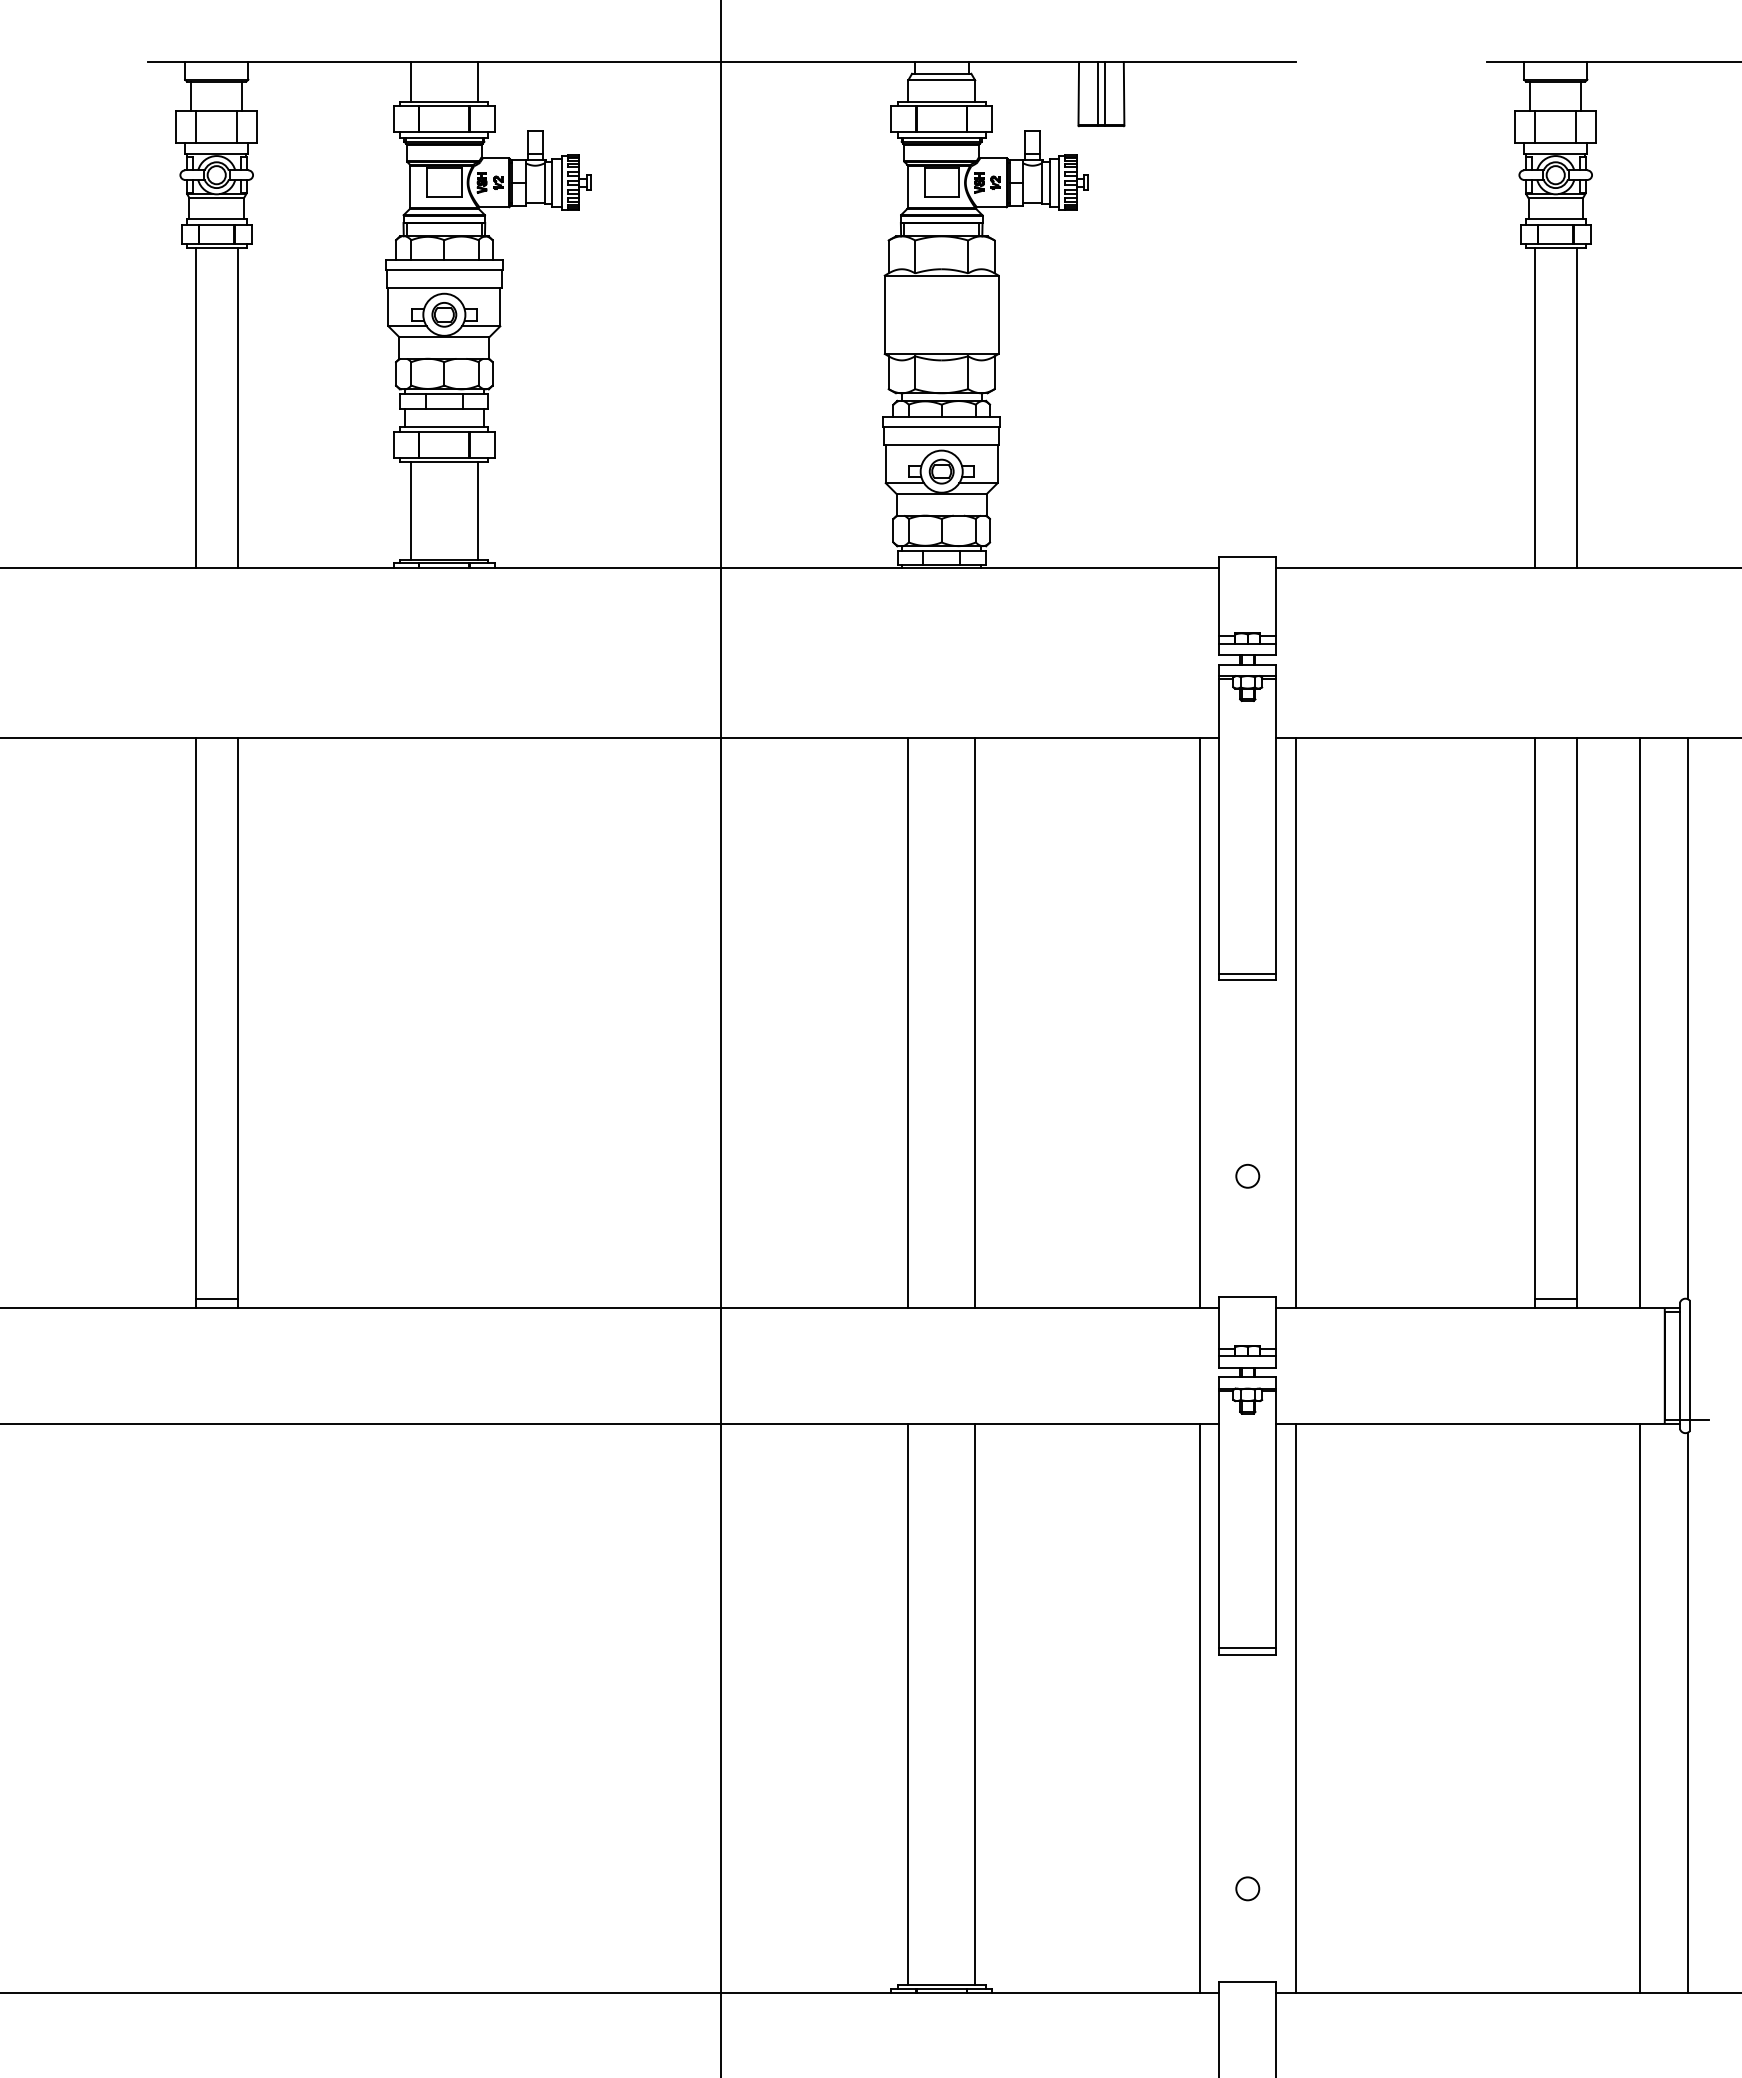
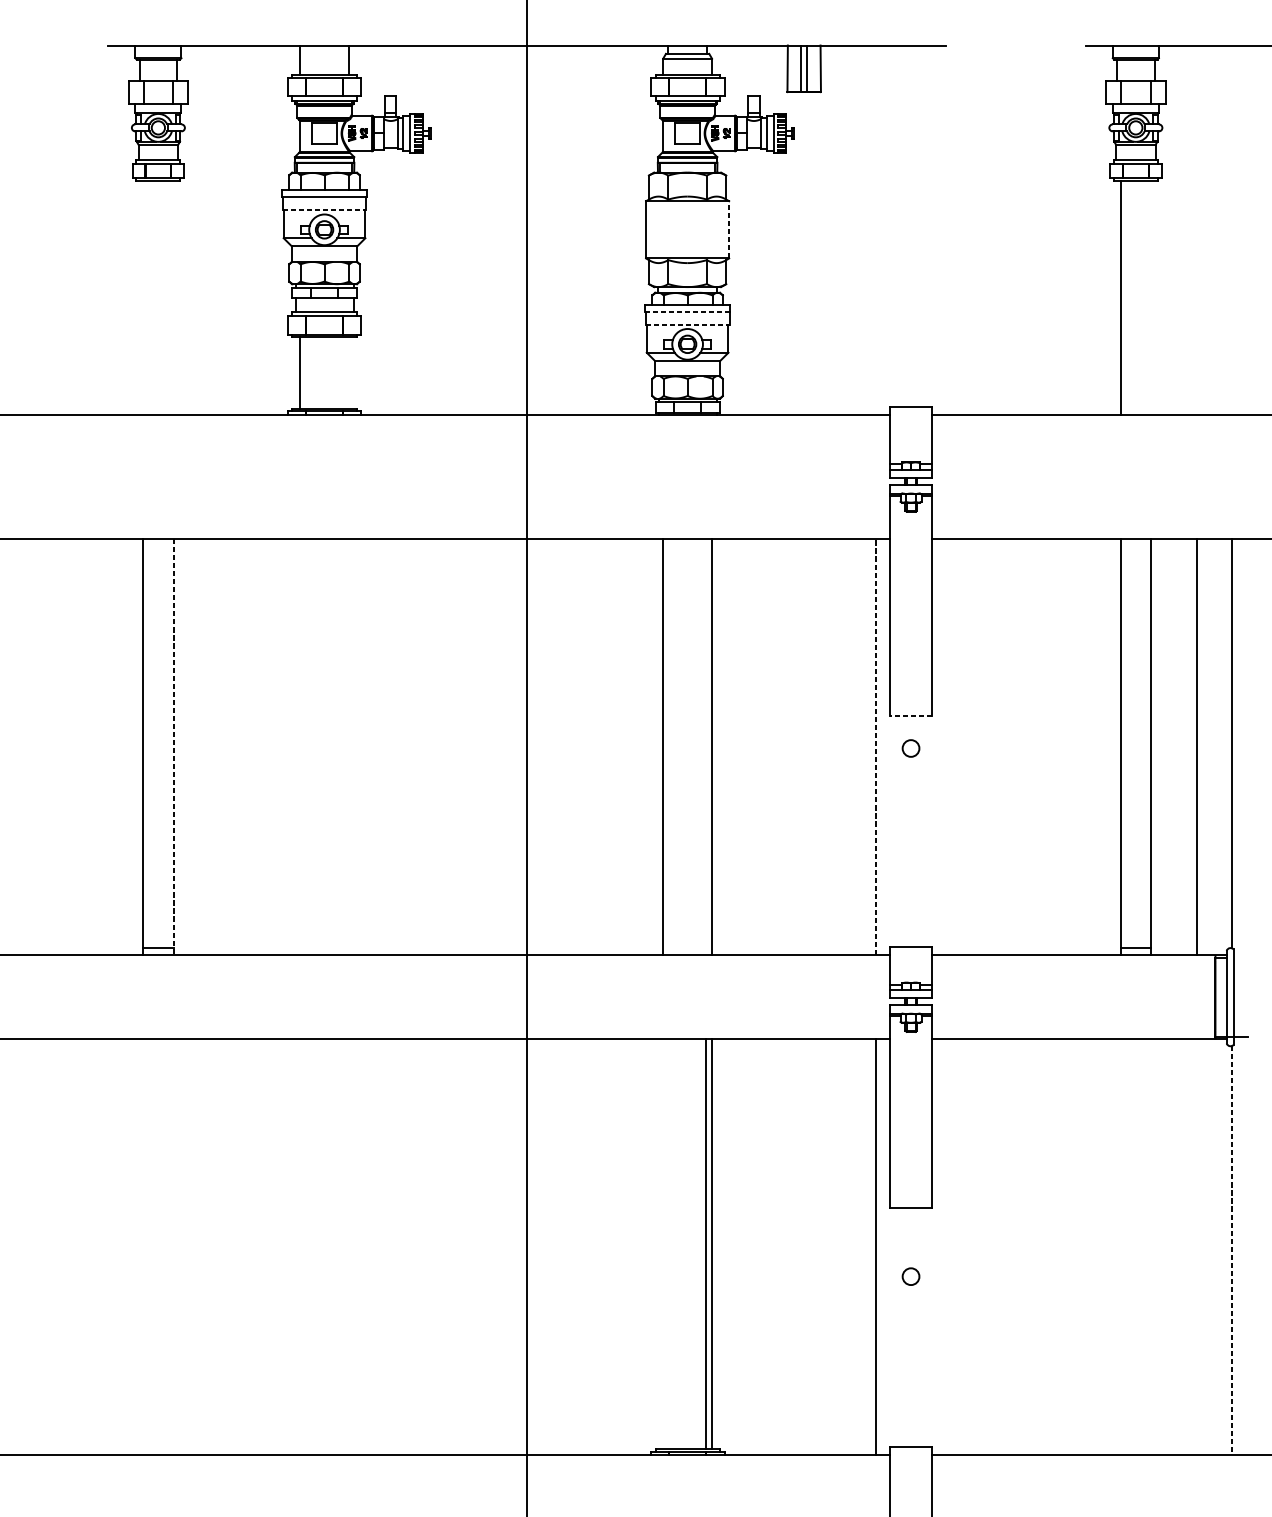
line: (444, 288) -> (324, 210), solid -> dashed
line: (998, 314) -> (729, 229), solid -> dashed
line: (195, 407) -> (142, 297), removed
line: (237, 407) -> (173, 297), removed
line: (1576, 407) -> (1151, 297), removed
line: (942, 426) -> (688, 311), solid -> dashed
line: (942, 444) -> (688, 324), solid -> dashed
line: (477, 510) -> (348, 372), removed
line: (1247, 974) -> (910, 711), removed
line: (1247, 980) -> (910, 715), solid -> dashed
line: (237, 1023) -> (173, 747), solid -> dashed
line: (1199, 1023) -> (875, 747), solid -> dashed
line: (1295, 1023) -> (945, 747), removed
circle: (1247, 1175) -> (910, 747), moved
line: (1247, 1648) -> (910, 1203), removed
line: (908, 1703) -> (705, 1243), moved
line: (1295, 1708) -> (945, 1247), removed
line: (1639, 1708) -> (1197, 1247), removed
line: (1687, 1713) -> (1232, 1250), solid -> dashed
circle: (1247, 1888) -> (910, 1276), moved

